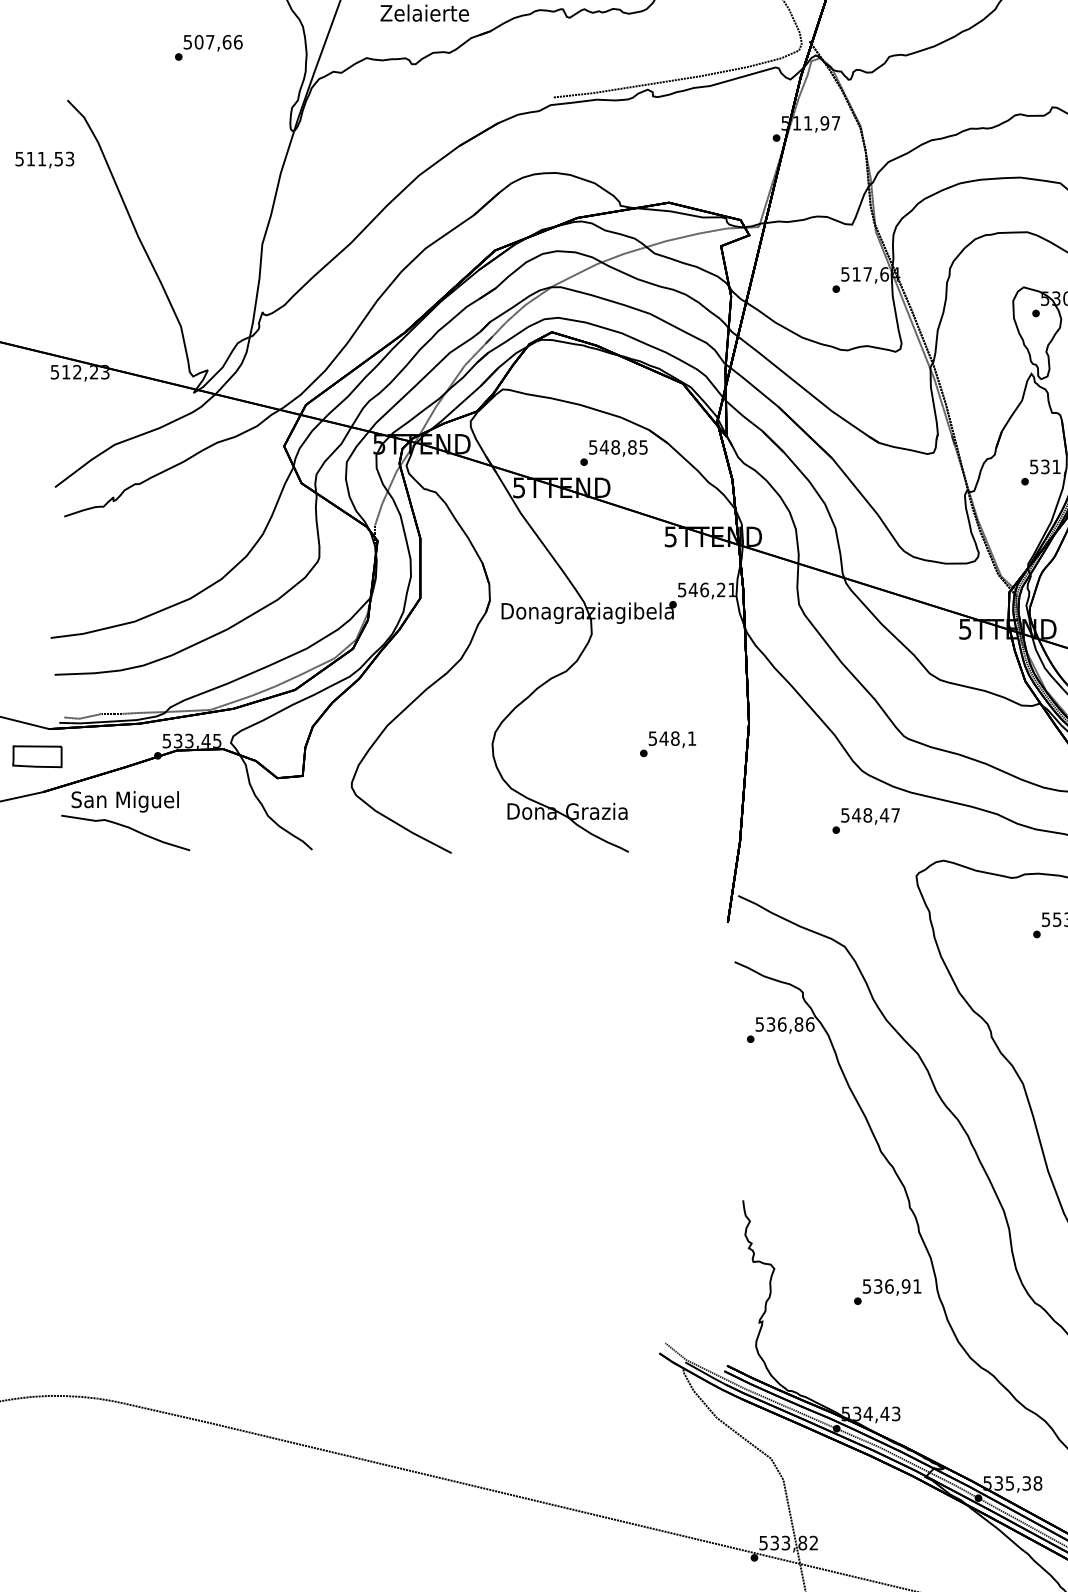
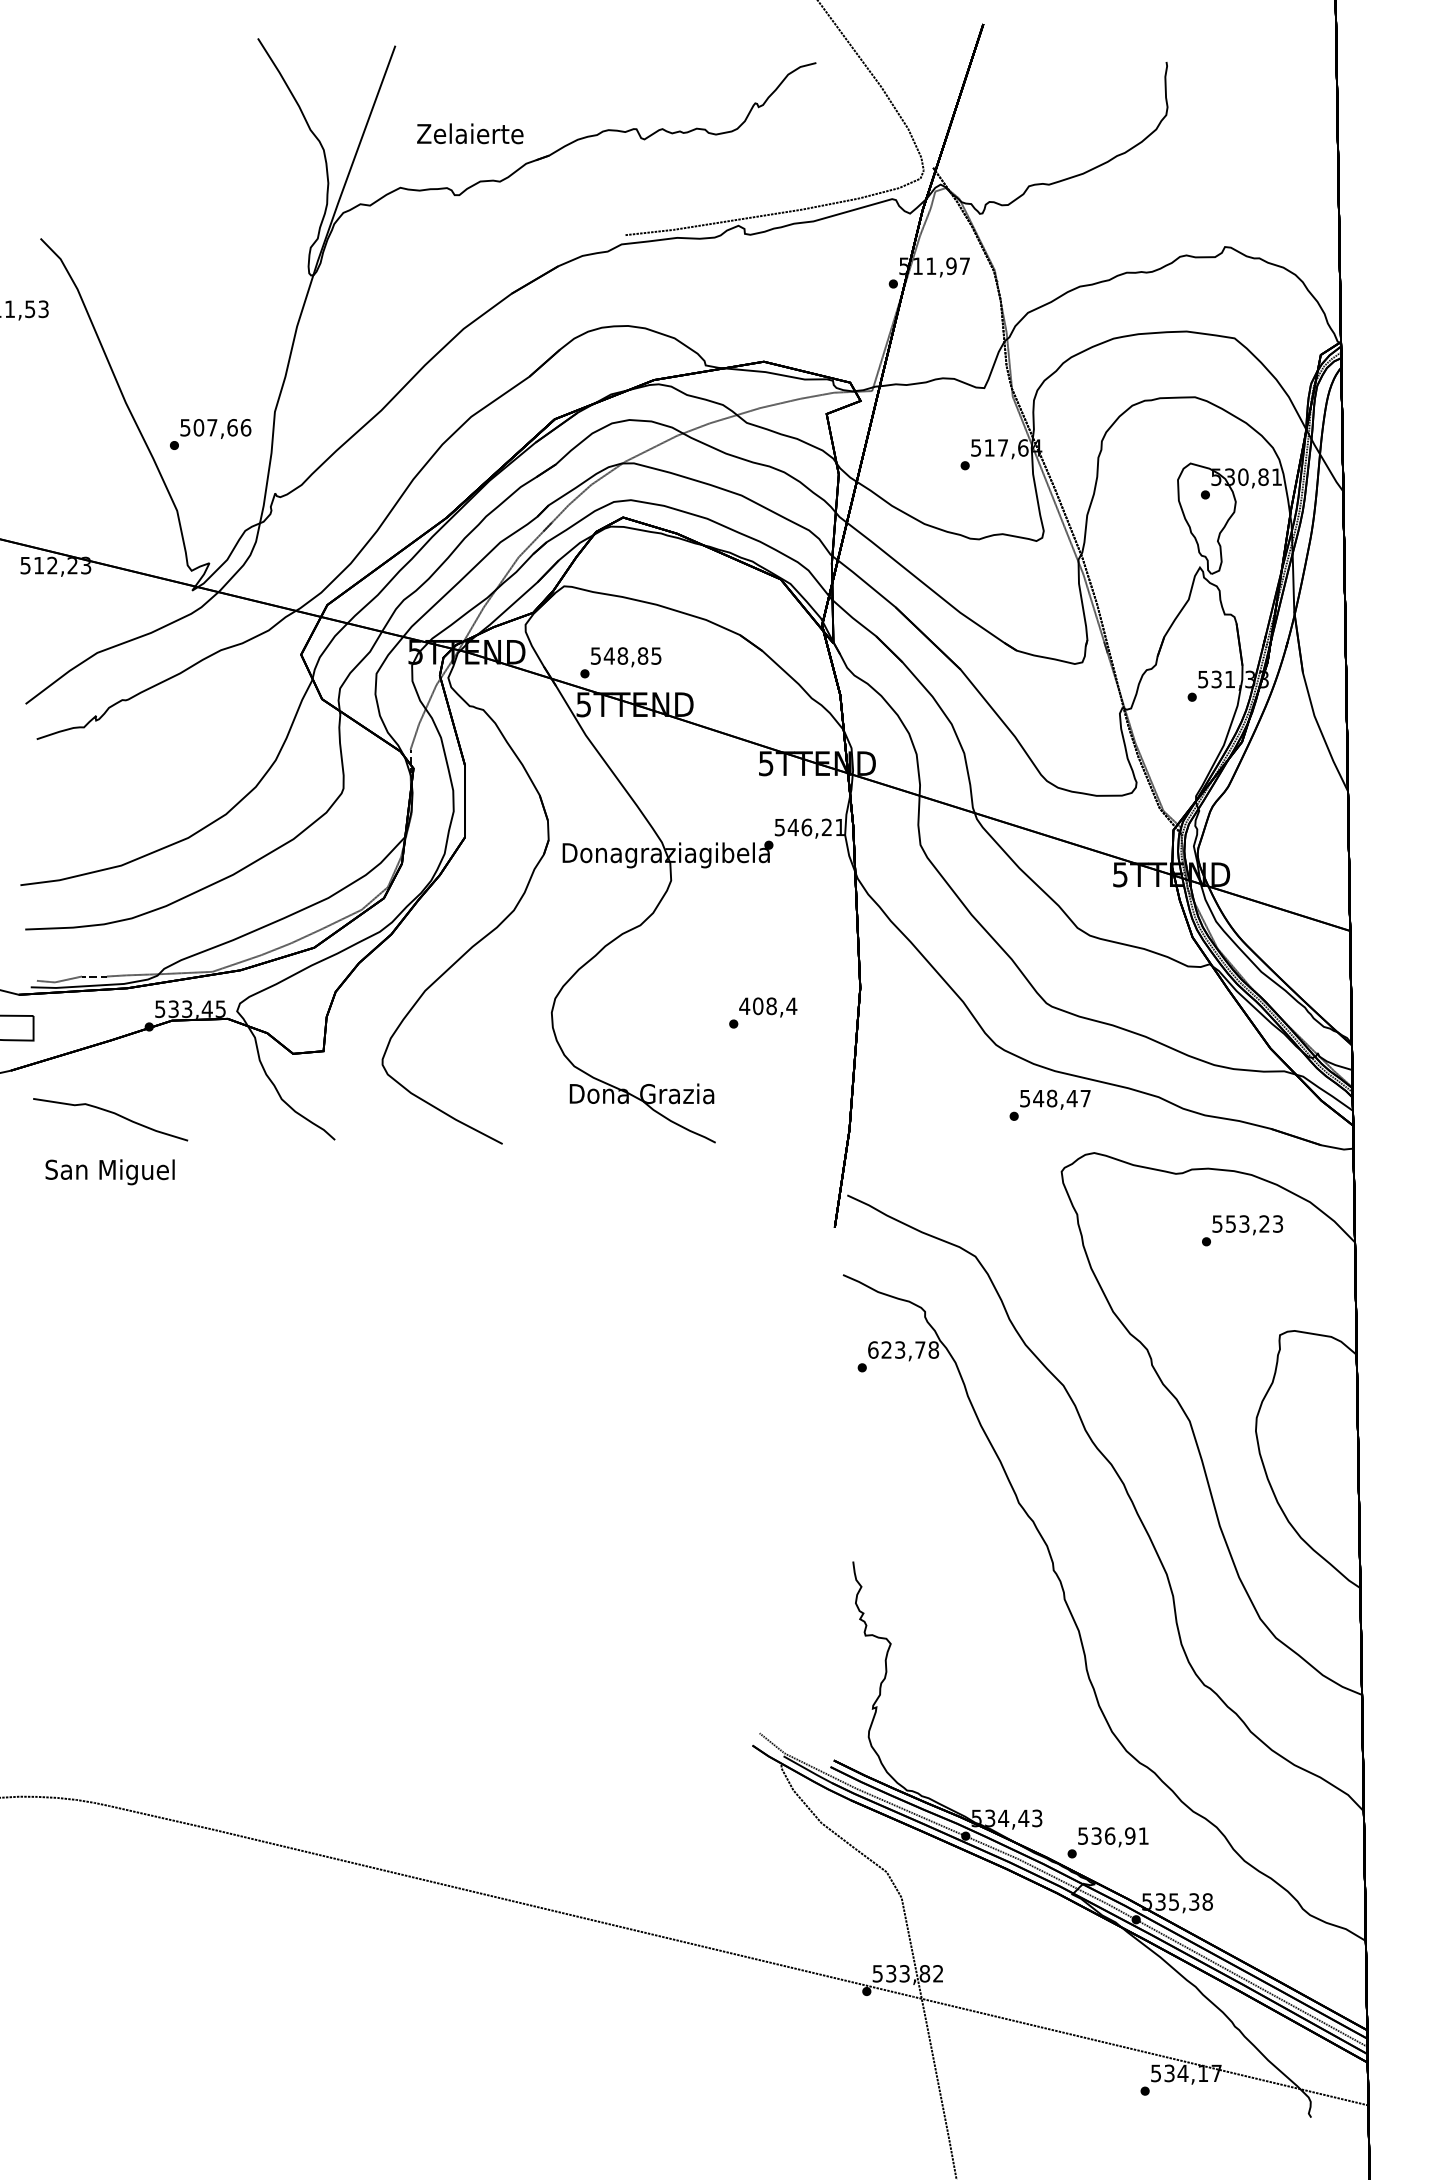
text: (208, 47) -> (210, 434), moved
text: (613, 452) -> (620, 662), moved
text: (672, 738) -> (768, 1006), 548,1 -> 408,4
text: (124, 802) -> (109, 1172), moved
text: (865, 820) -> (1049, 1104), moved
text: (784, 1024) -> (903, 1349), 536,86 -> 623,78
text: (887, 1291) -> (1107, 1842), moved

